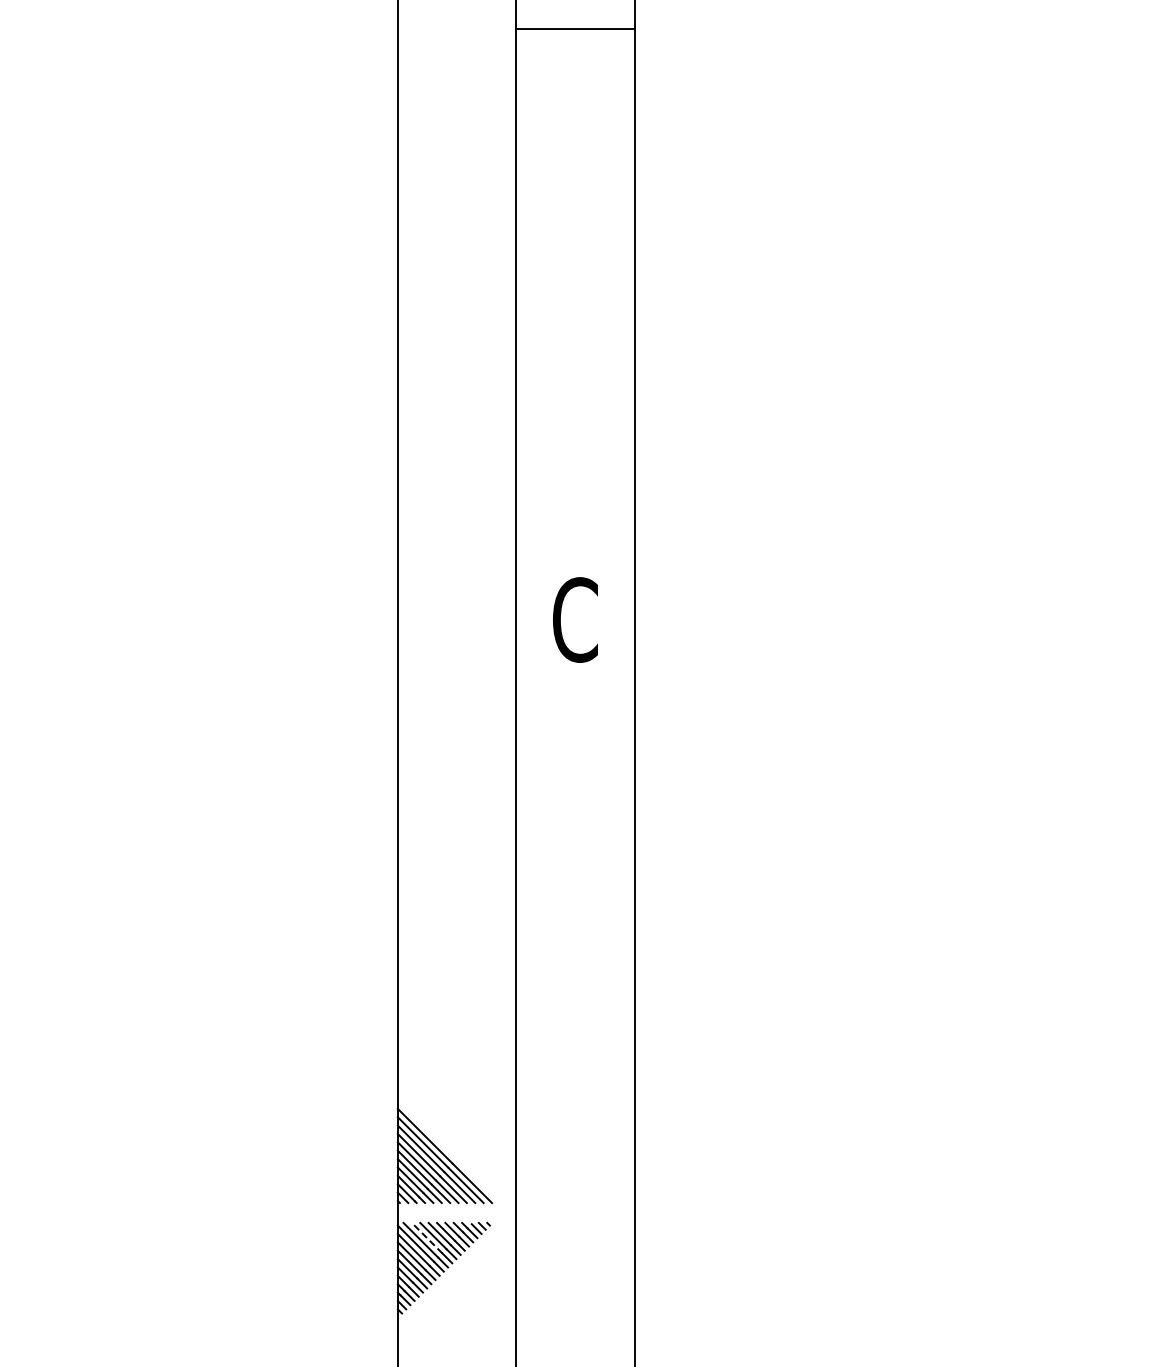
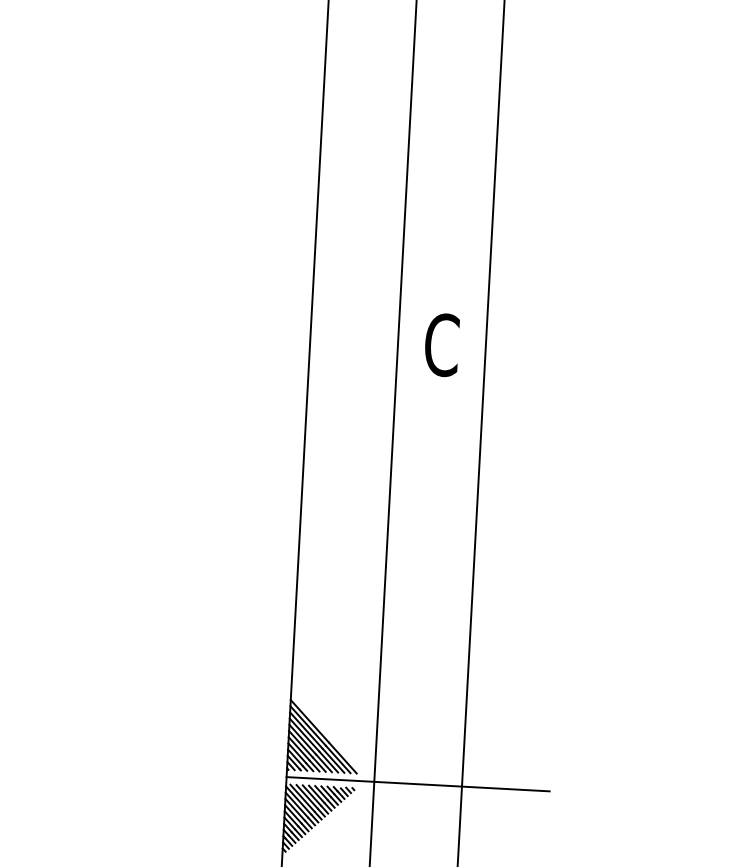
line: (575, 1212) -> (418, 783), added
line: (427, 1238) -> (307, 797), dashed -> solid

